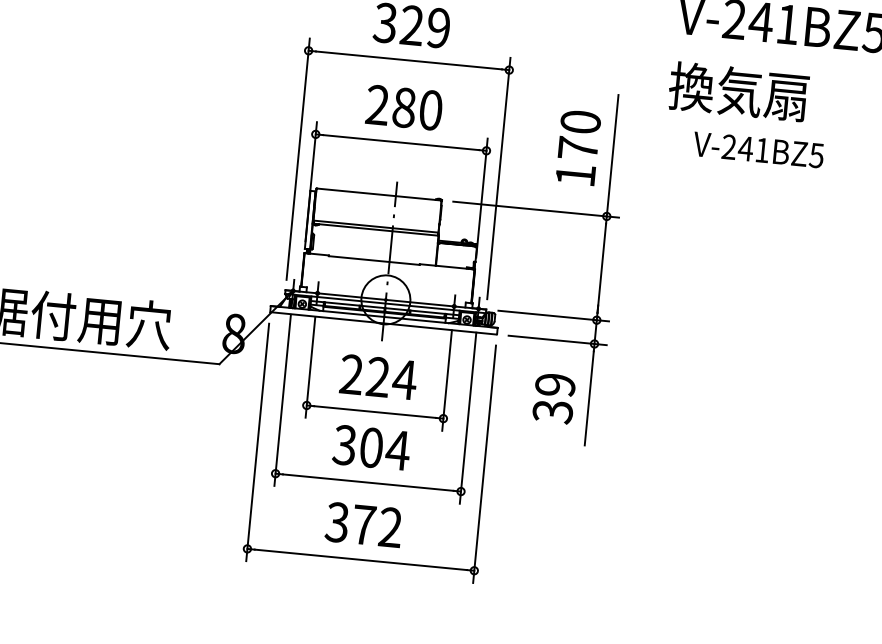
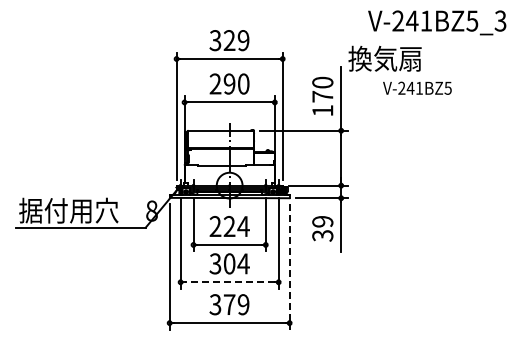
text: (737, 91) -> (384, 58), moved
text: (404, 106) -> (229, 83), 280 -> 290
line: (484, 463) -> (289, 266), solid -> dashed
line: (367, 482) -> (229, 282), solid -> dashed
text: (390, 527) -> (243, 304), 372 -> 379

